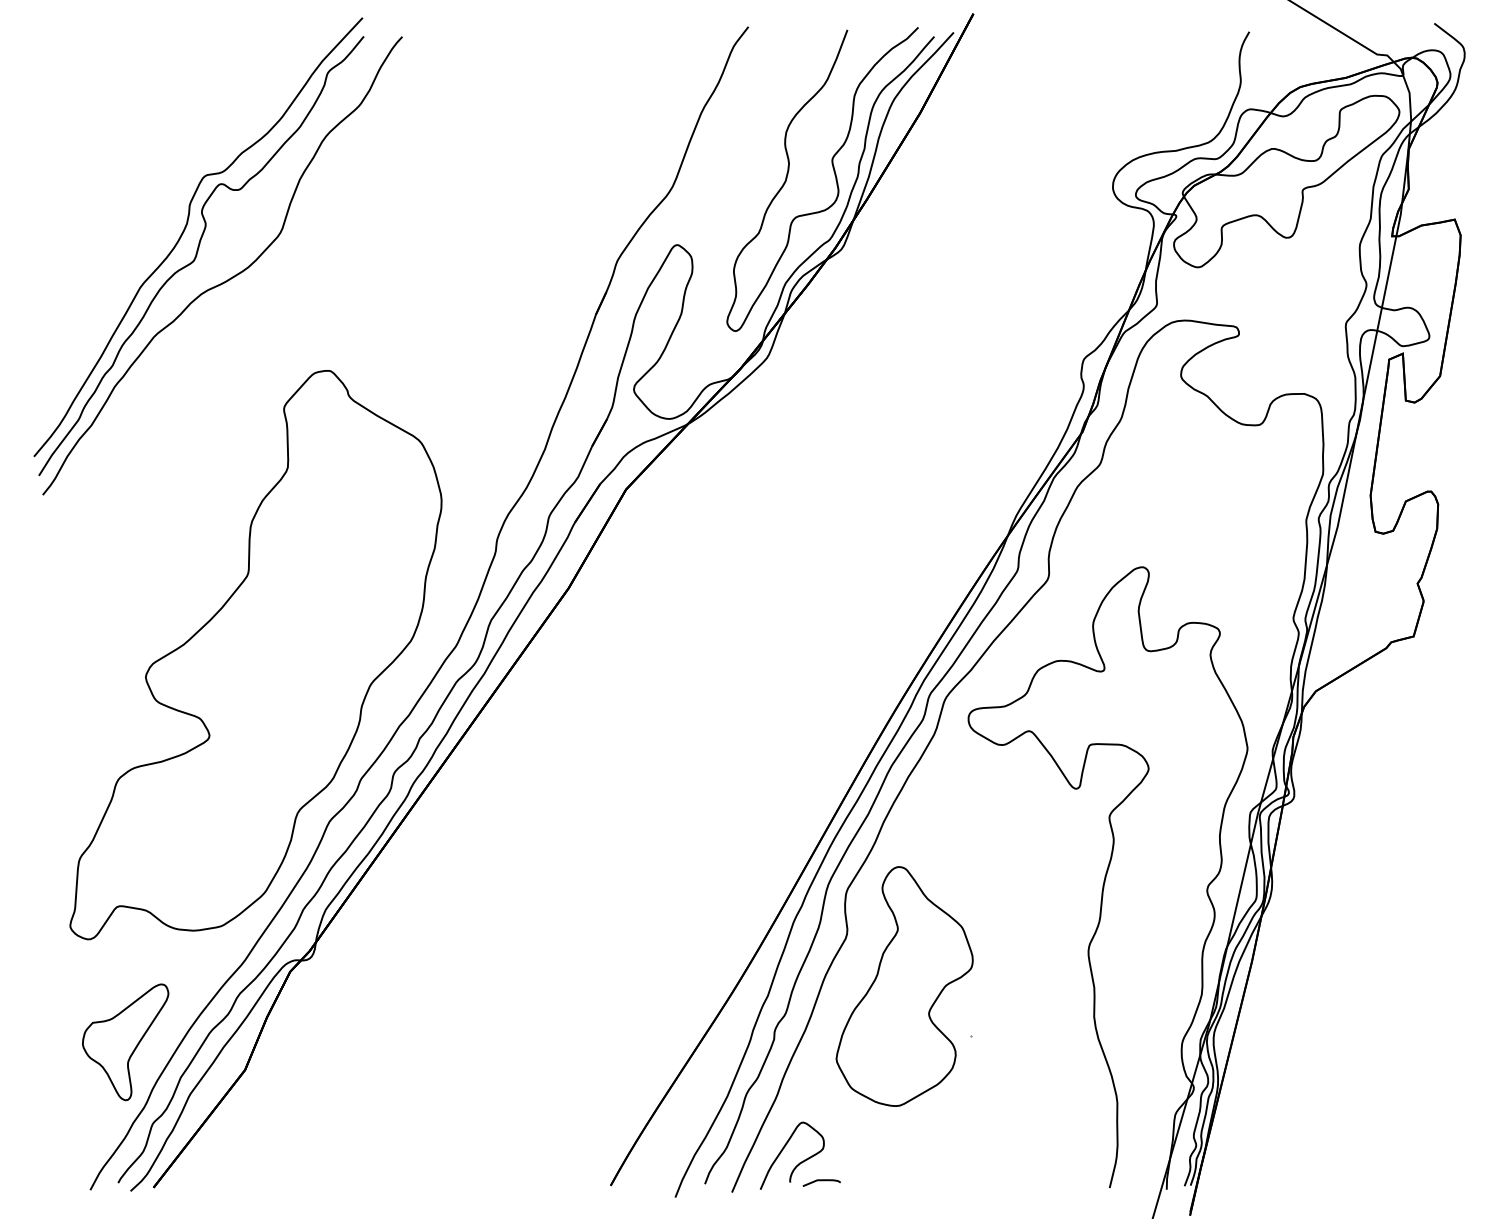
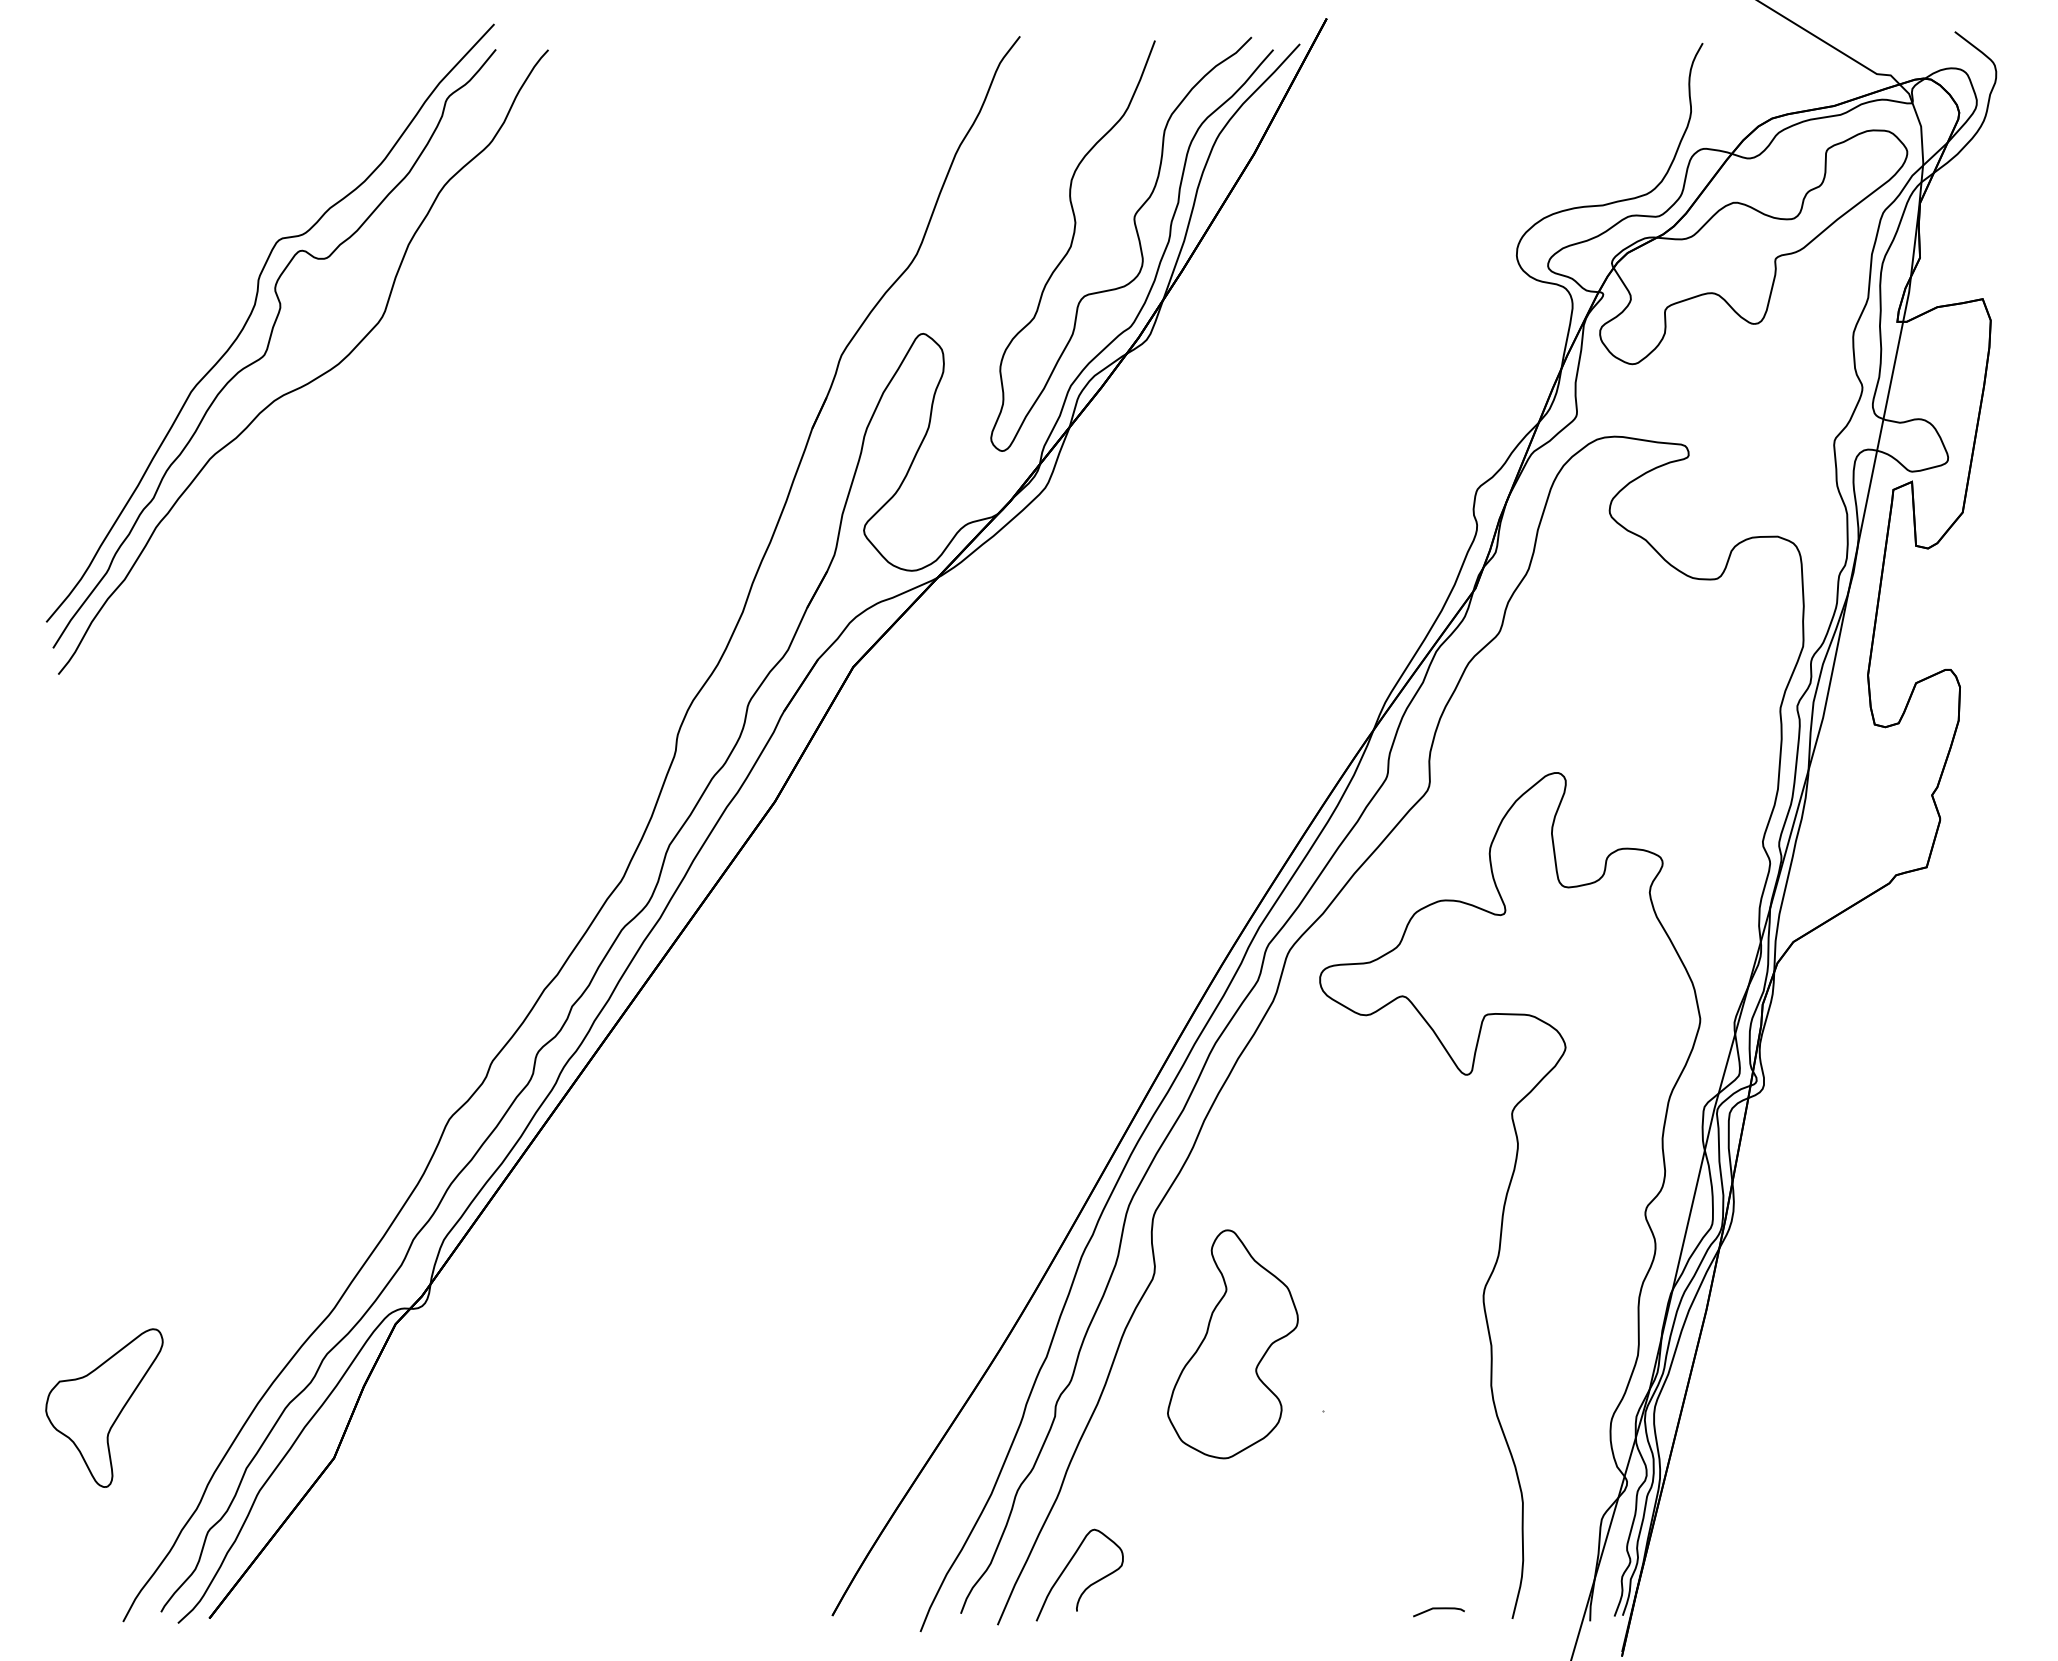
part: (255, 655) -> (348, 893), removed
part: (904, 986) -> (1232, 1344), size x0.7
part: (125, 1042) -> (104, 1408), moved
curve: (821, 1181) -> (1438, 1610), moved

